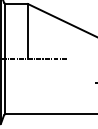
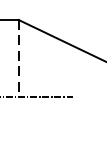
line: (28, 32) -> (19, 59), solid -> dashed

